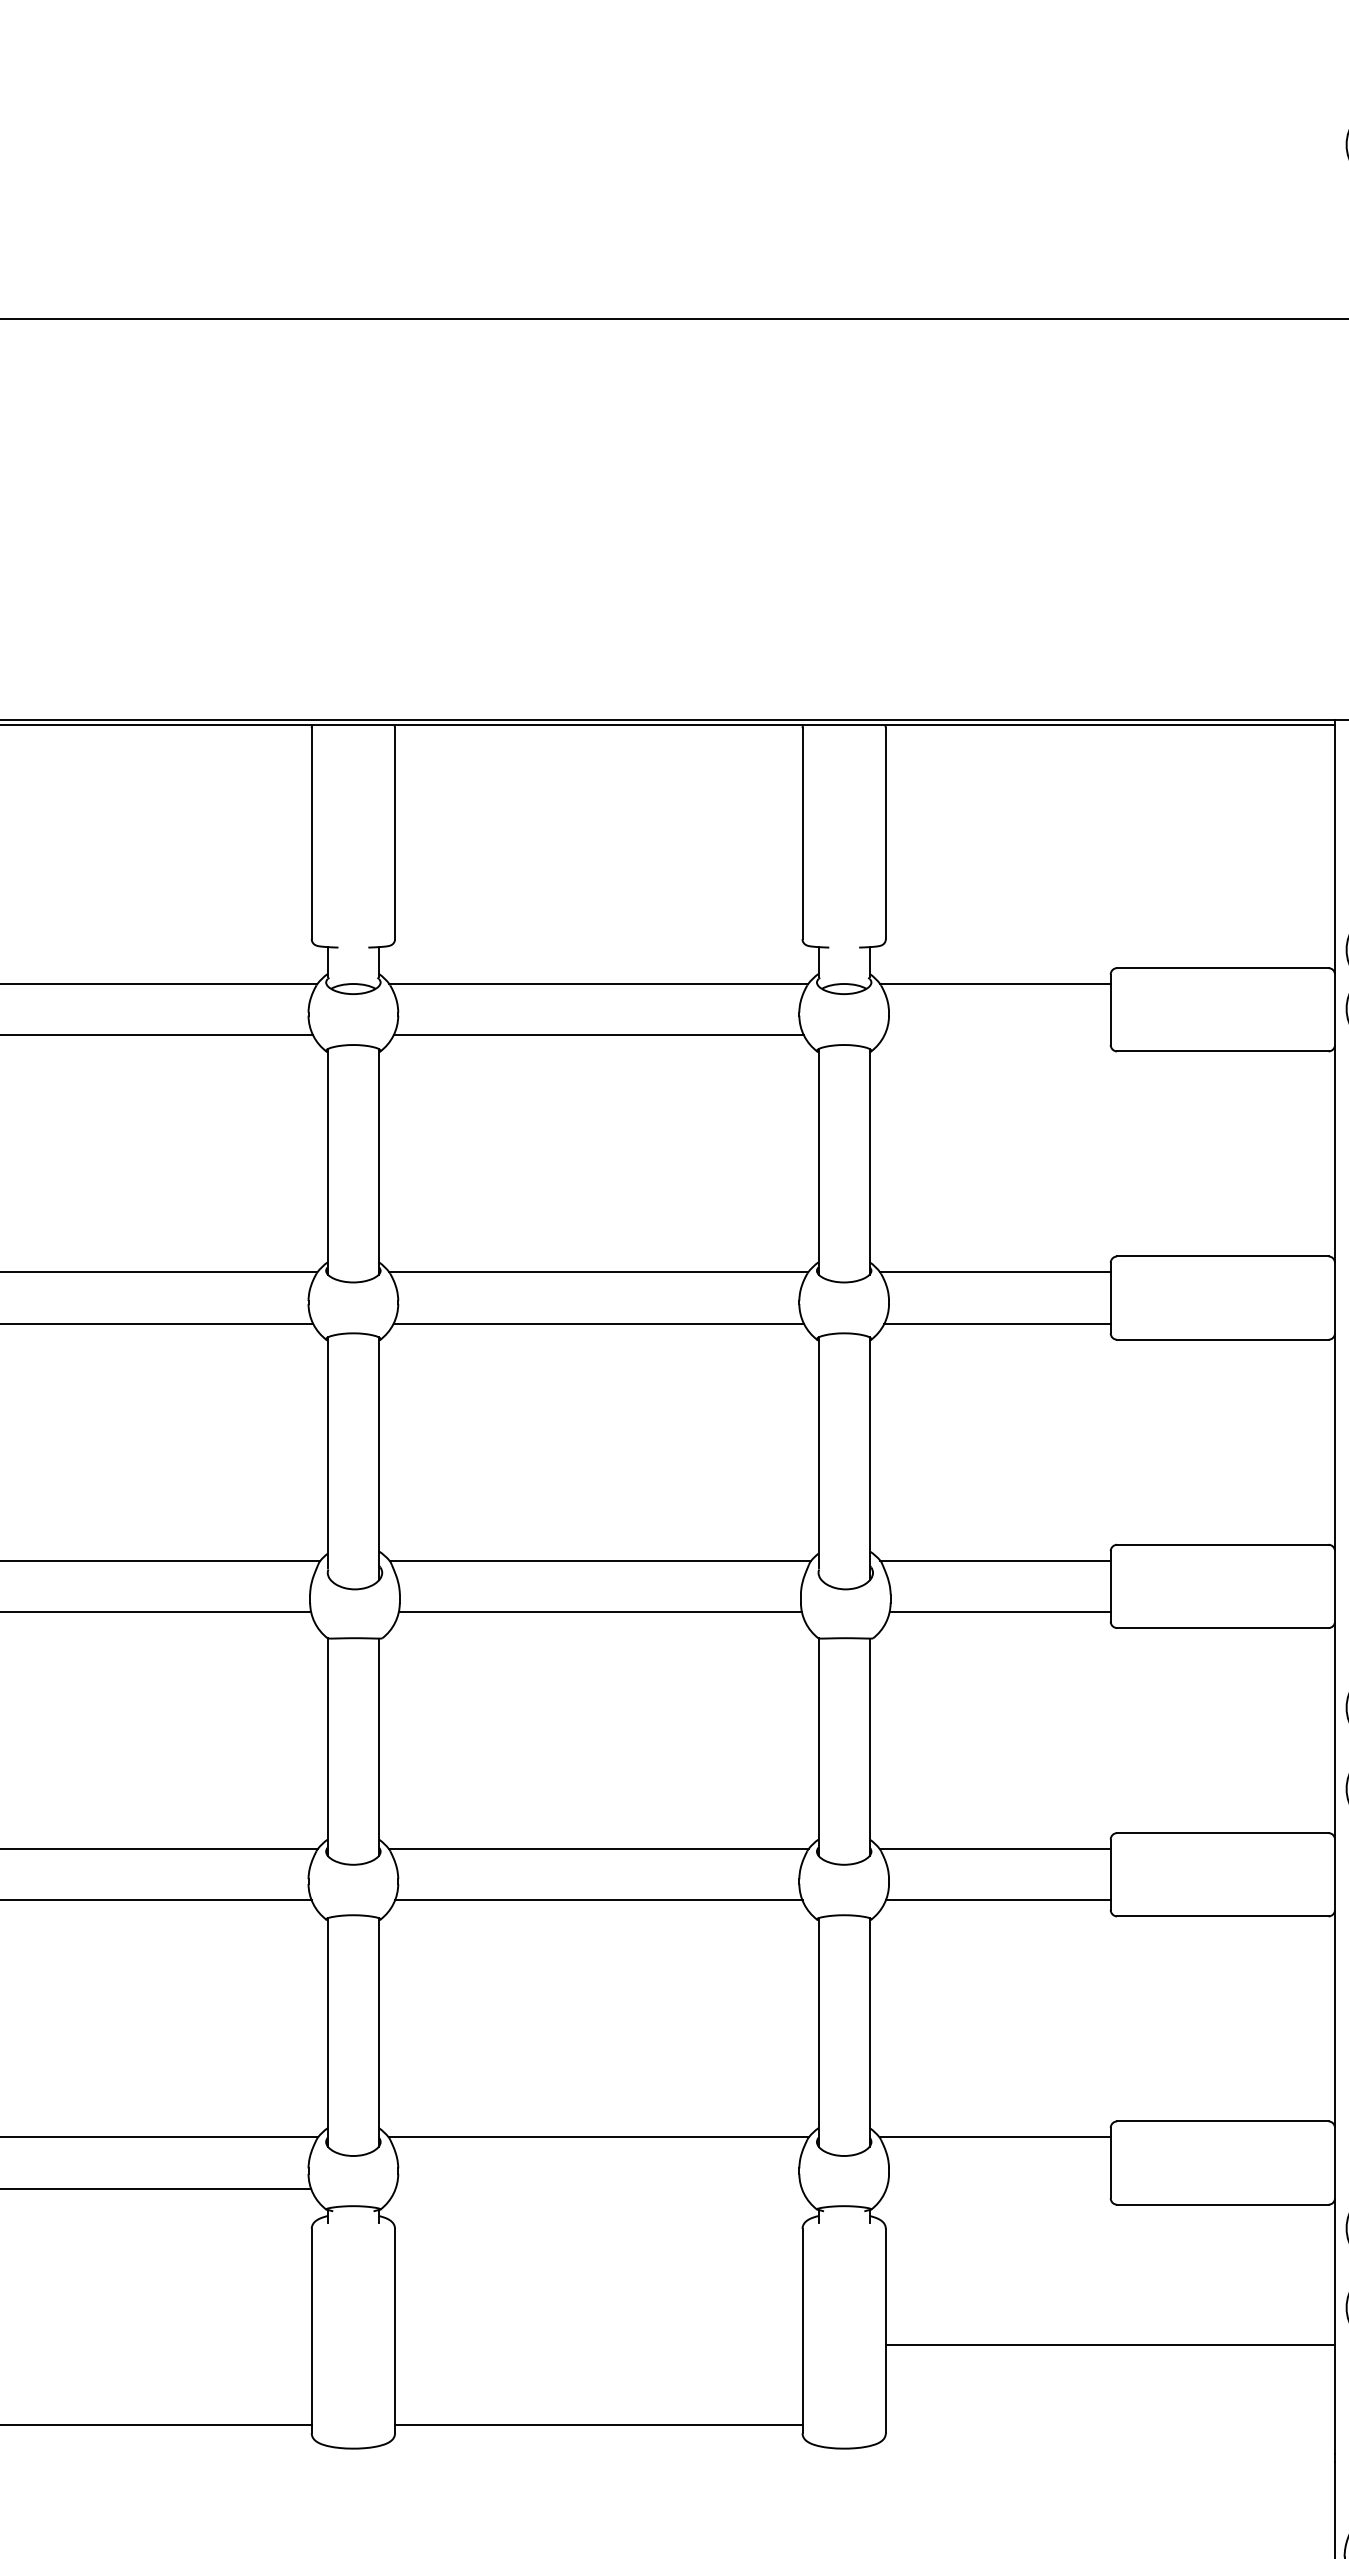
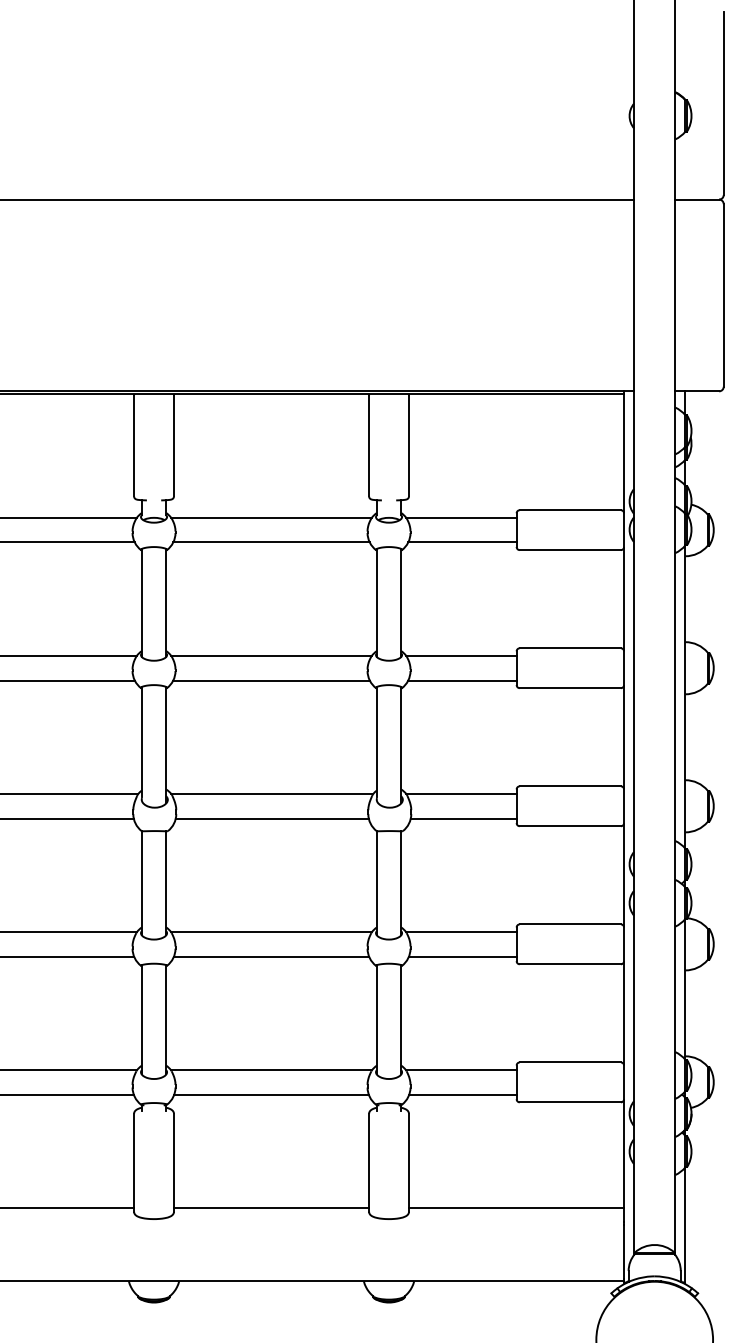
line: (997, 1035) -> (462, 542), added
line: (598, 2188) -> (271, 1094), added
line: (997, 2188) -> (462, 1094), added
line: (1110, 2344) -> (516, 1207), moved

